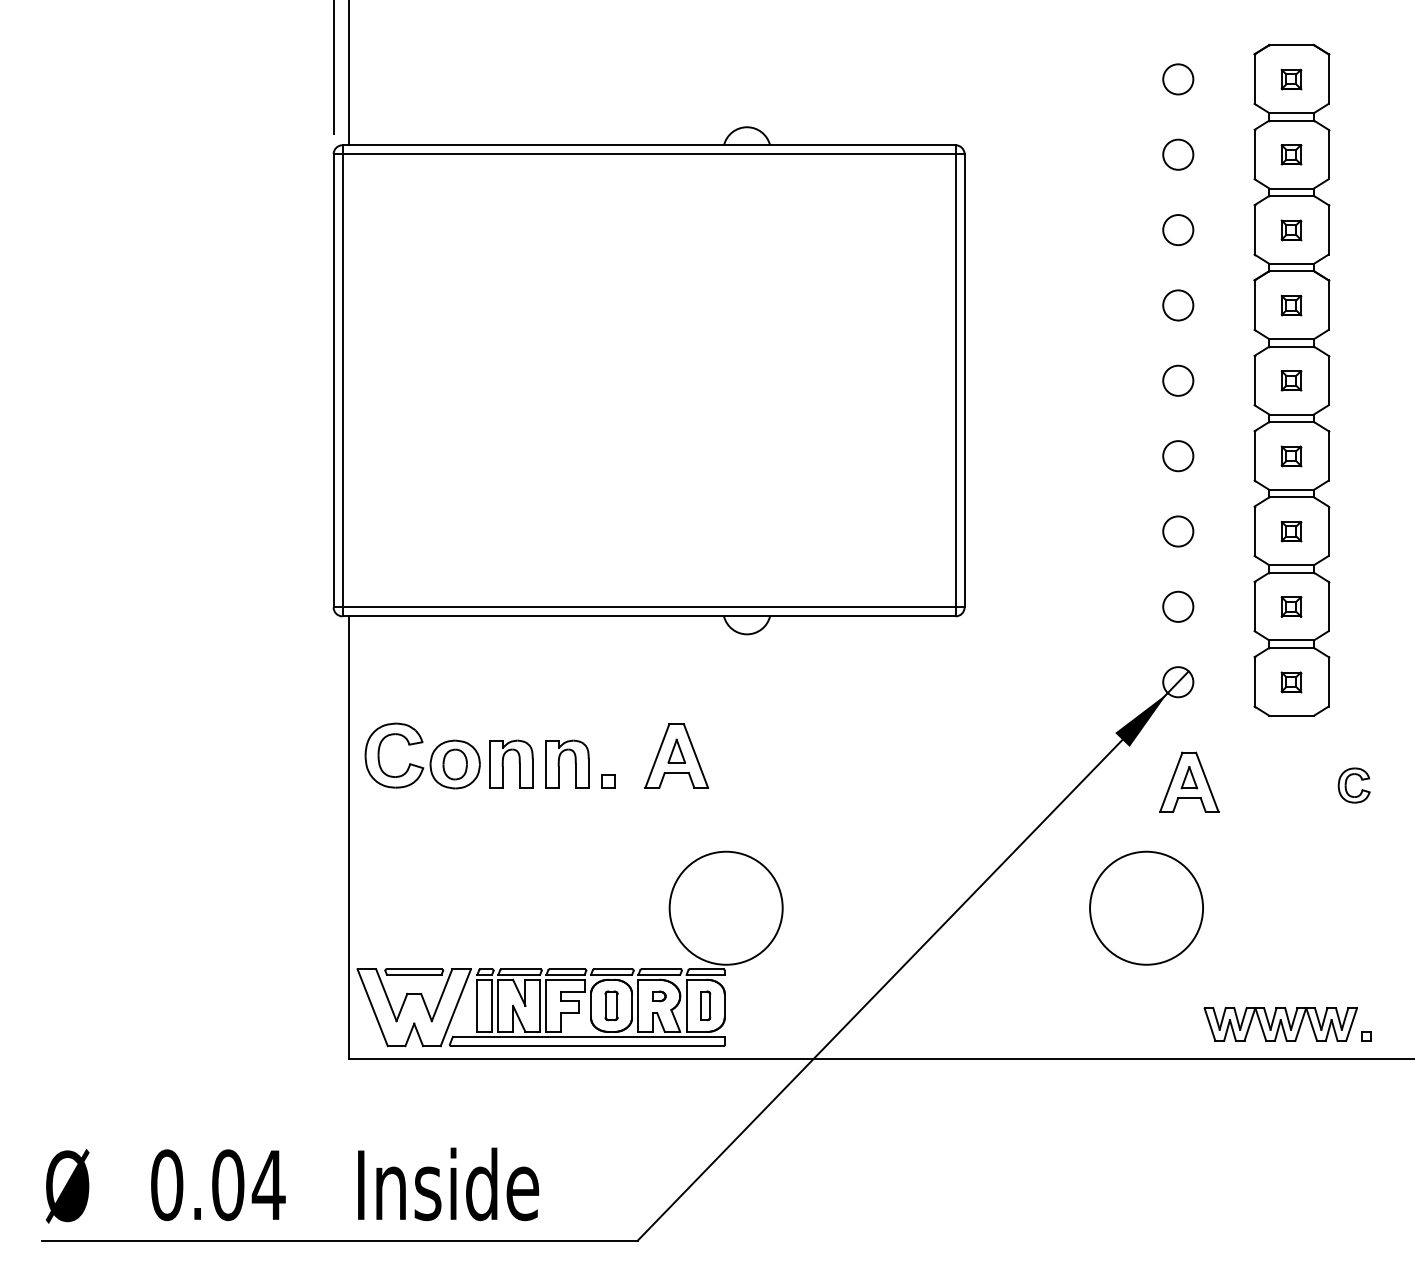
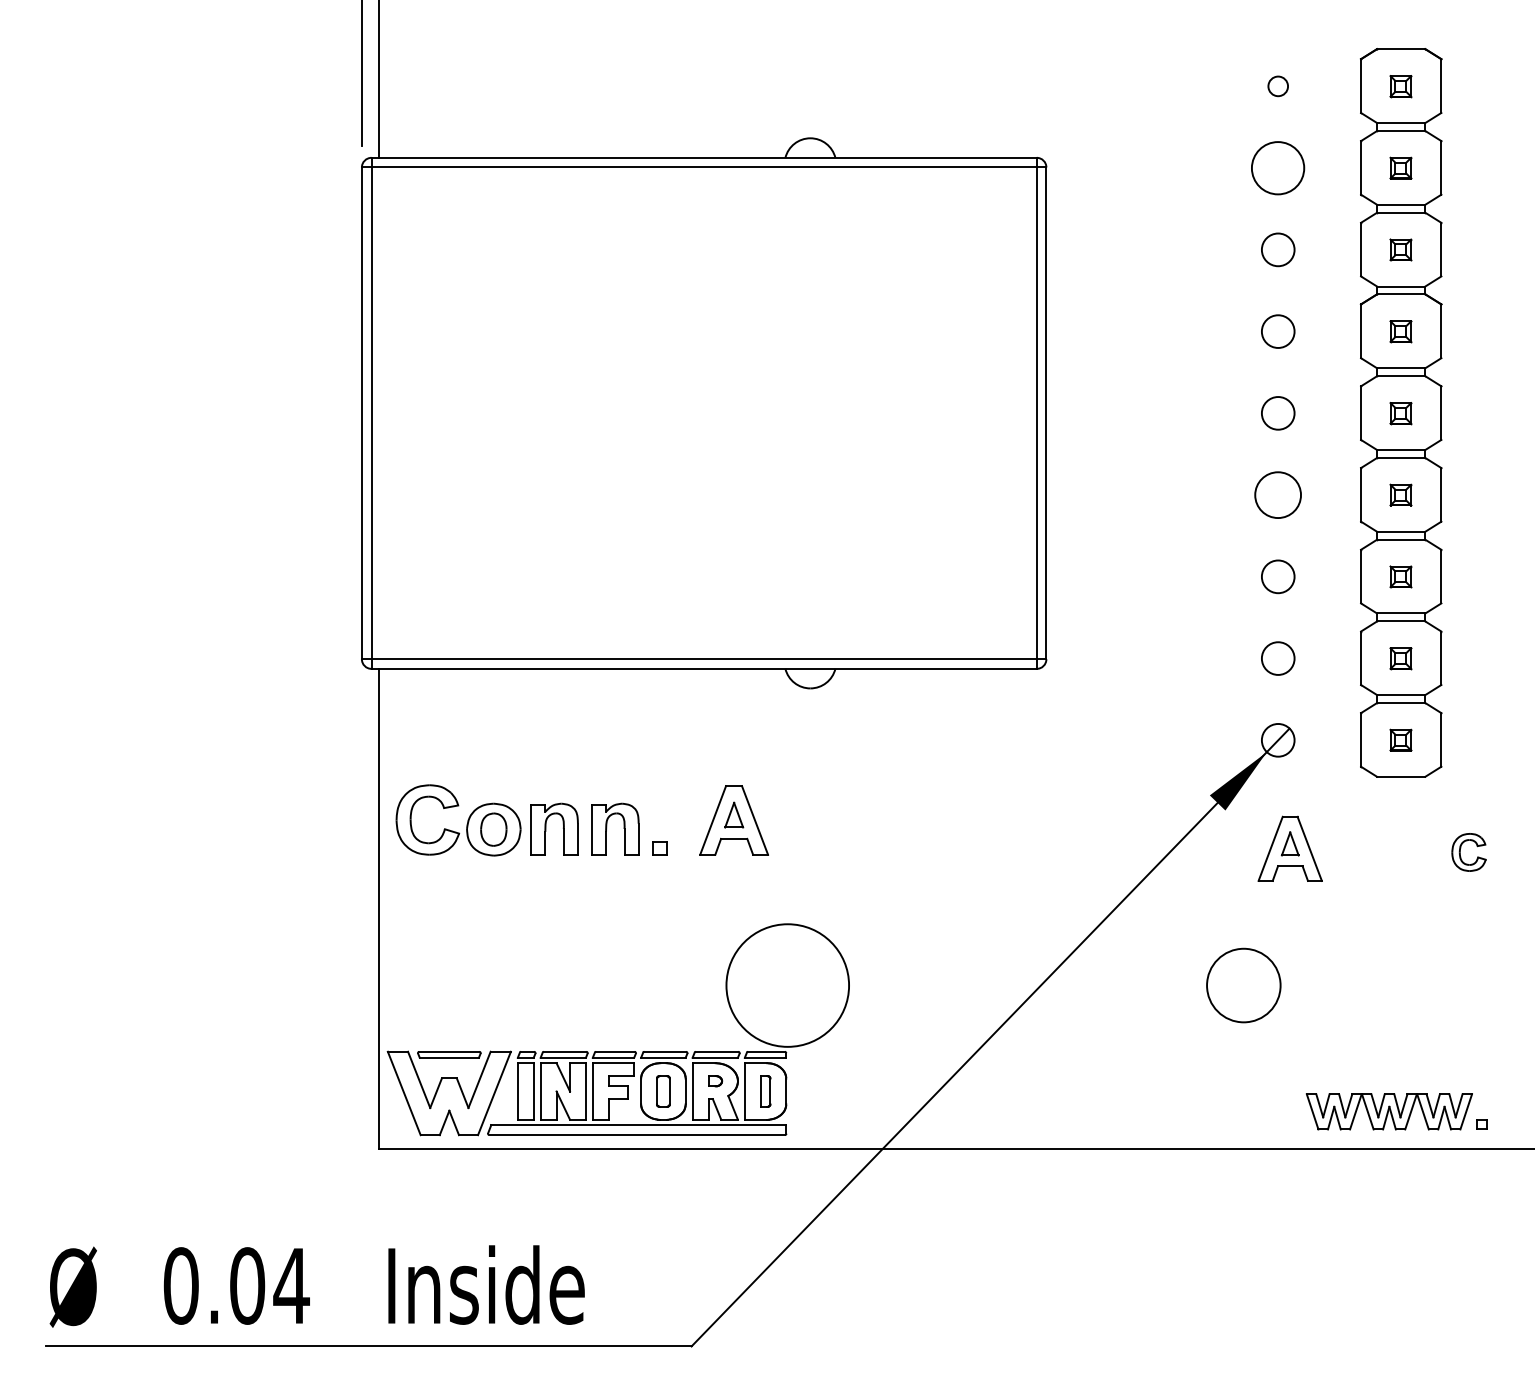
circle: (1177, 79) -> (1277, 86), size x0.6
circle: (1178, 154) -> (1278, 167), size x1.6
circle: (1178, 455) -> (1278, 494), size x1.4
circle: (1146, 908) -> (1243, 985), size x0.6

